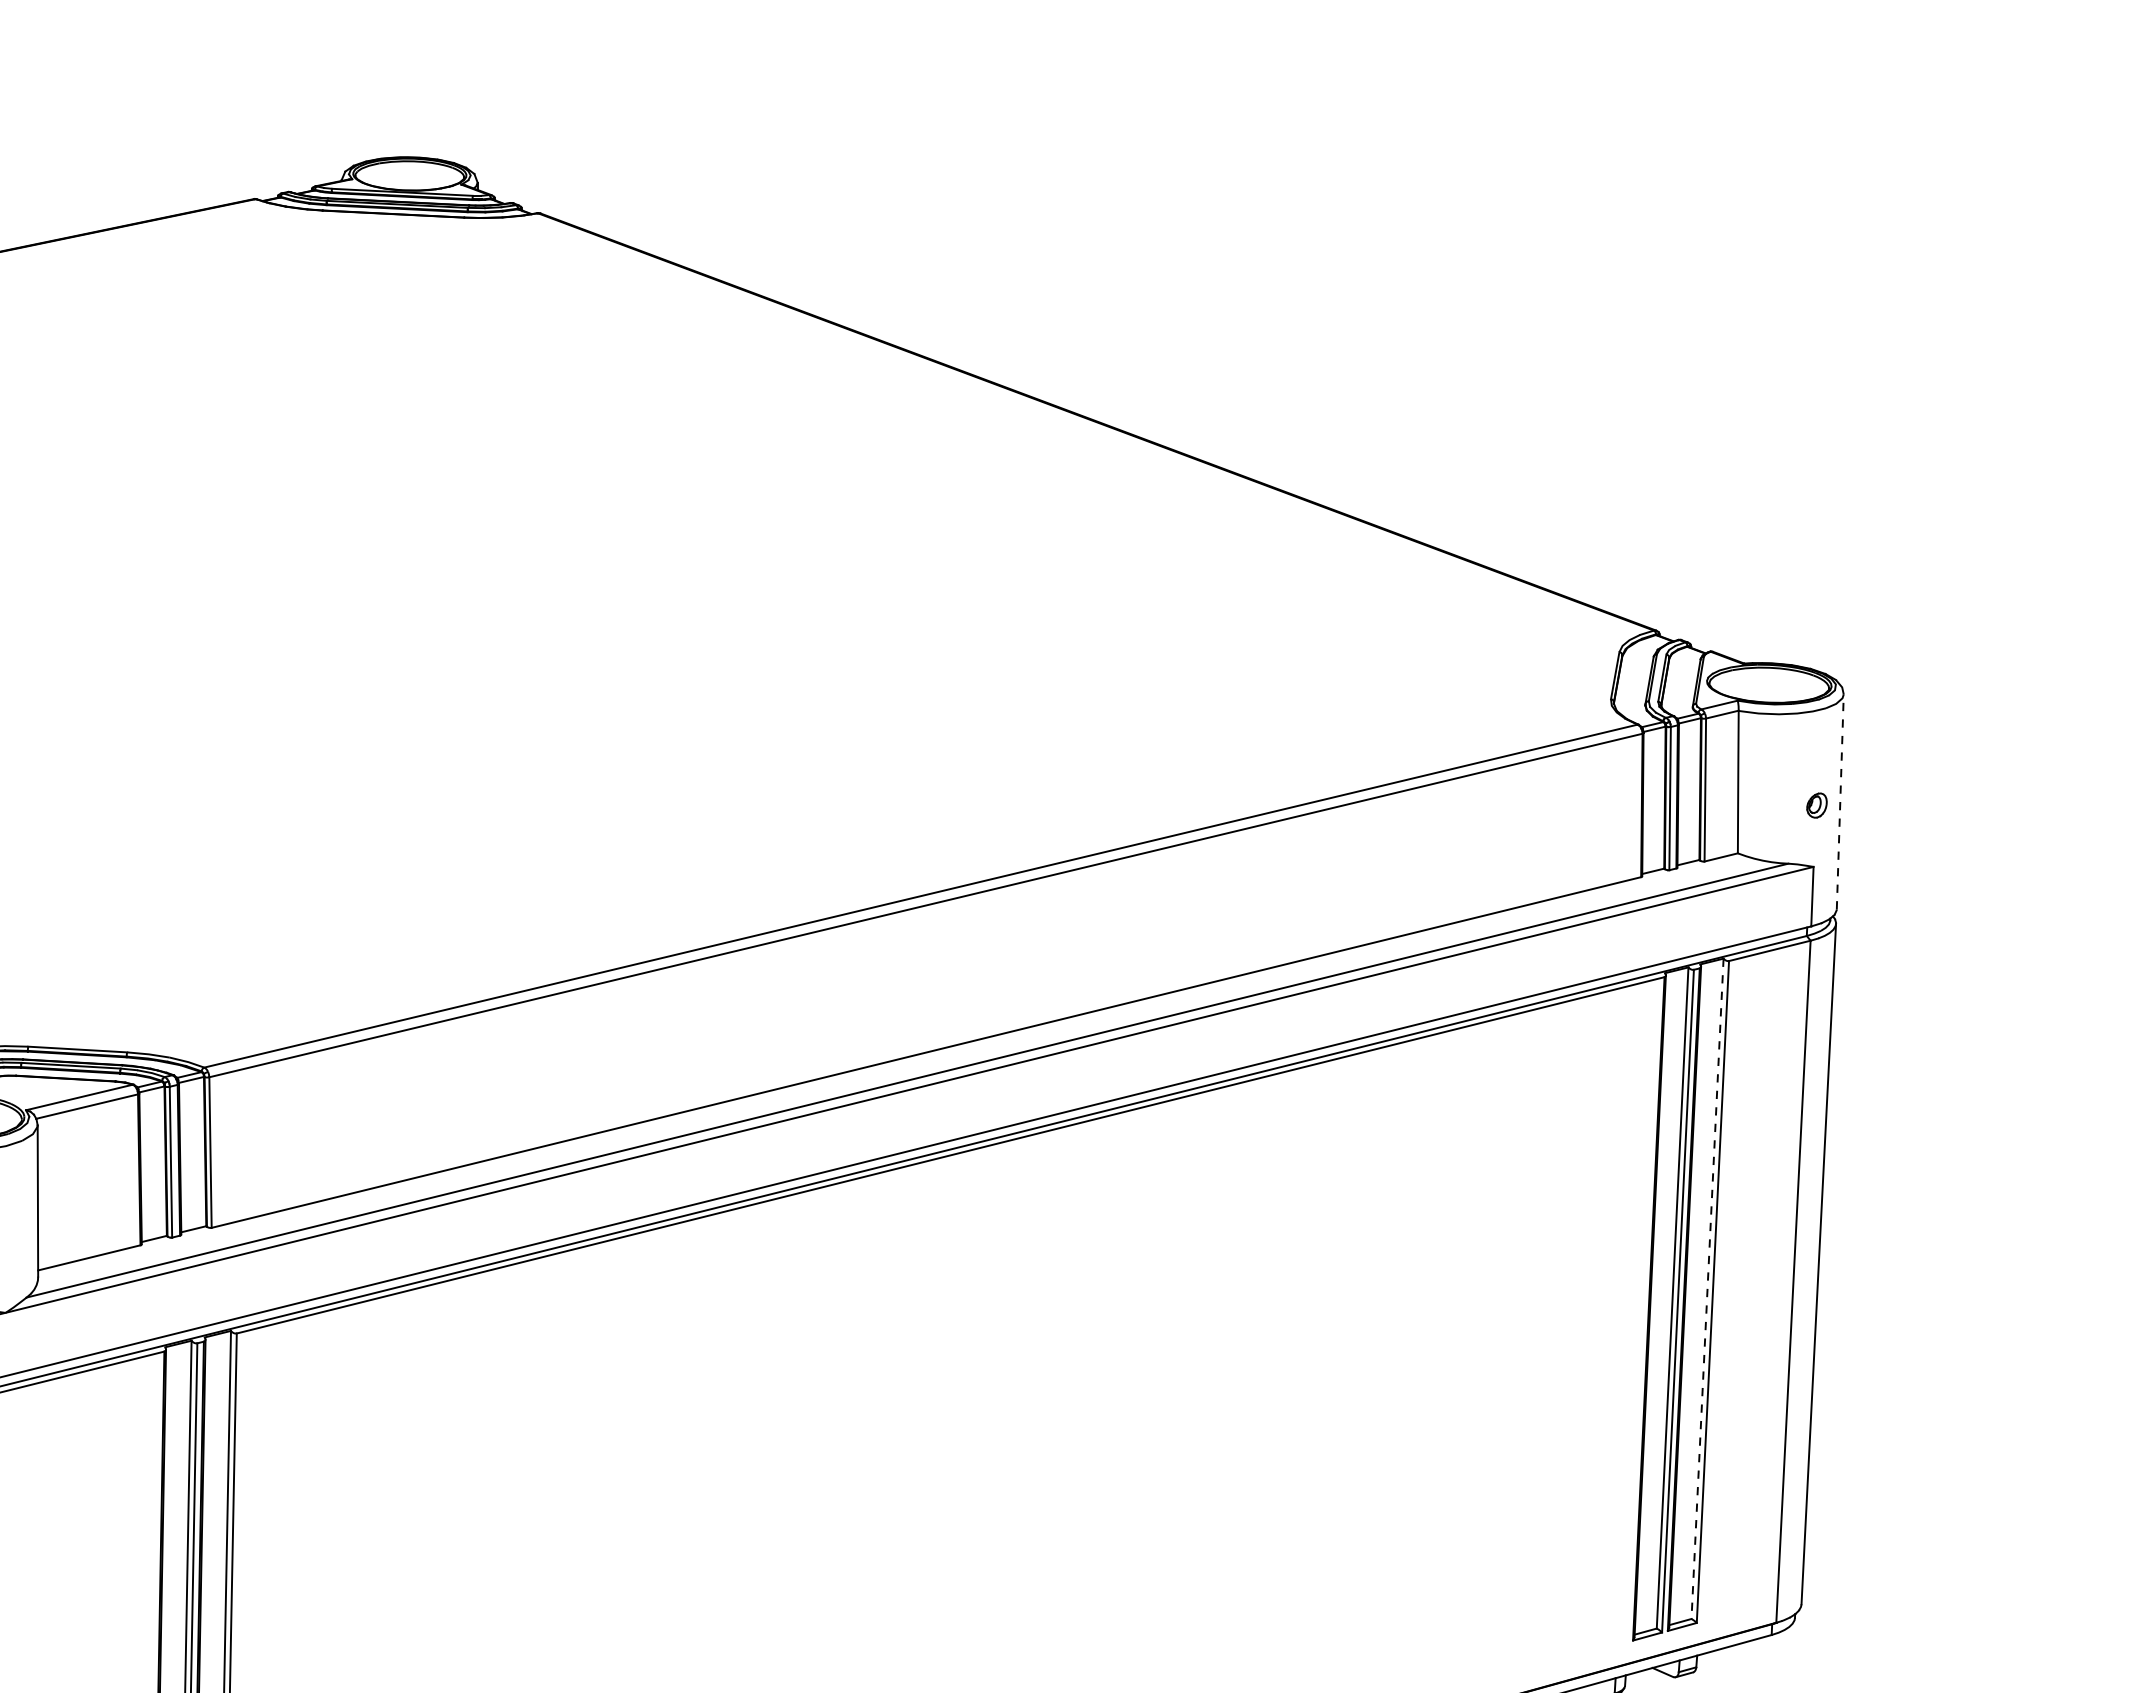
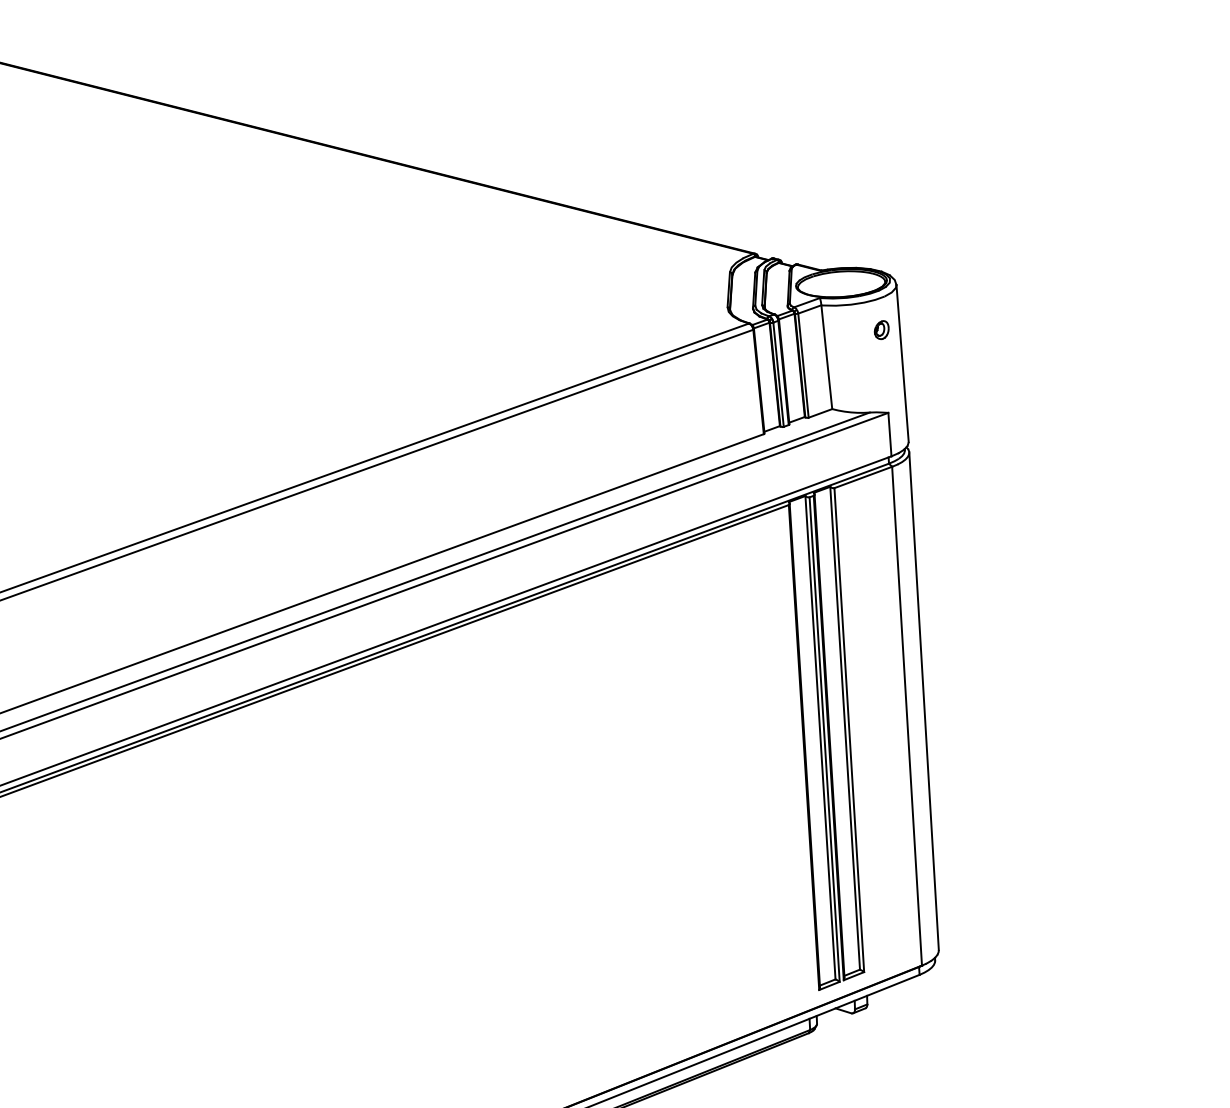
line: (1840, 801) -> (902, 363), dashed -> solid
part: (1816, 805) -> (881, 330), moved
line: (1707, 1288) -> (845, 728), dashed -> solid

